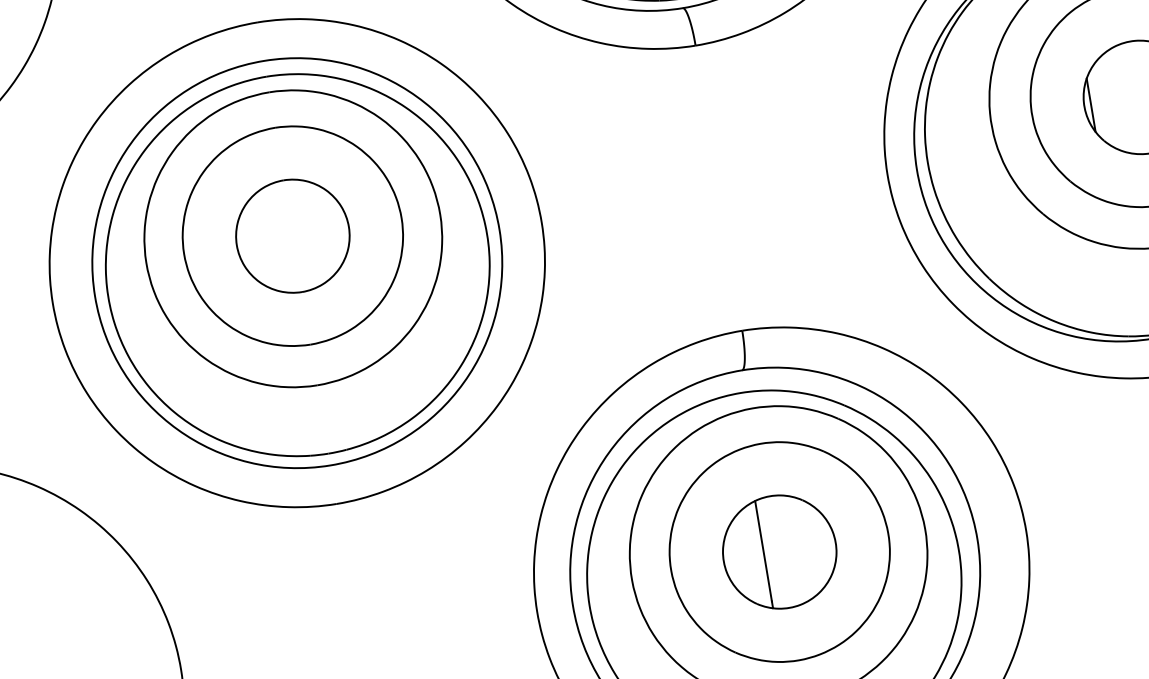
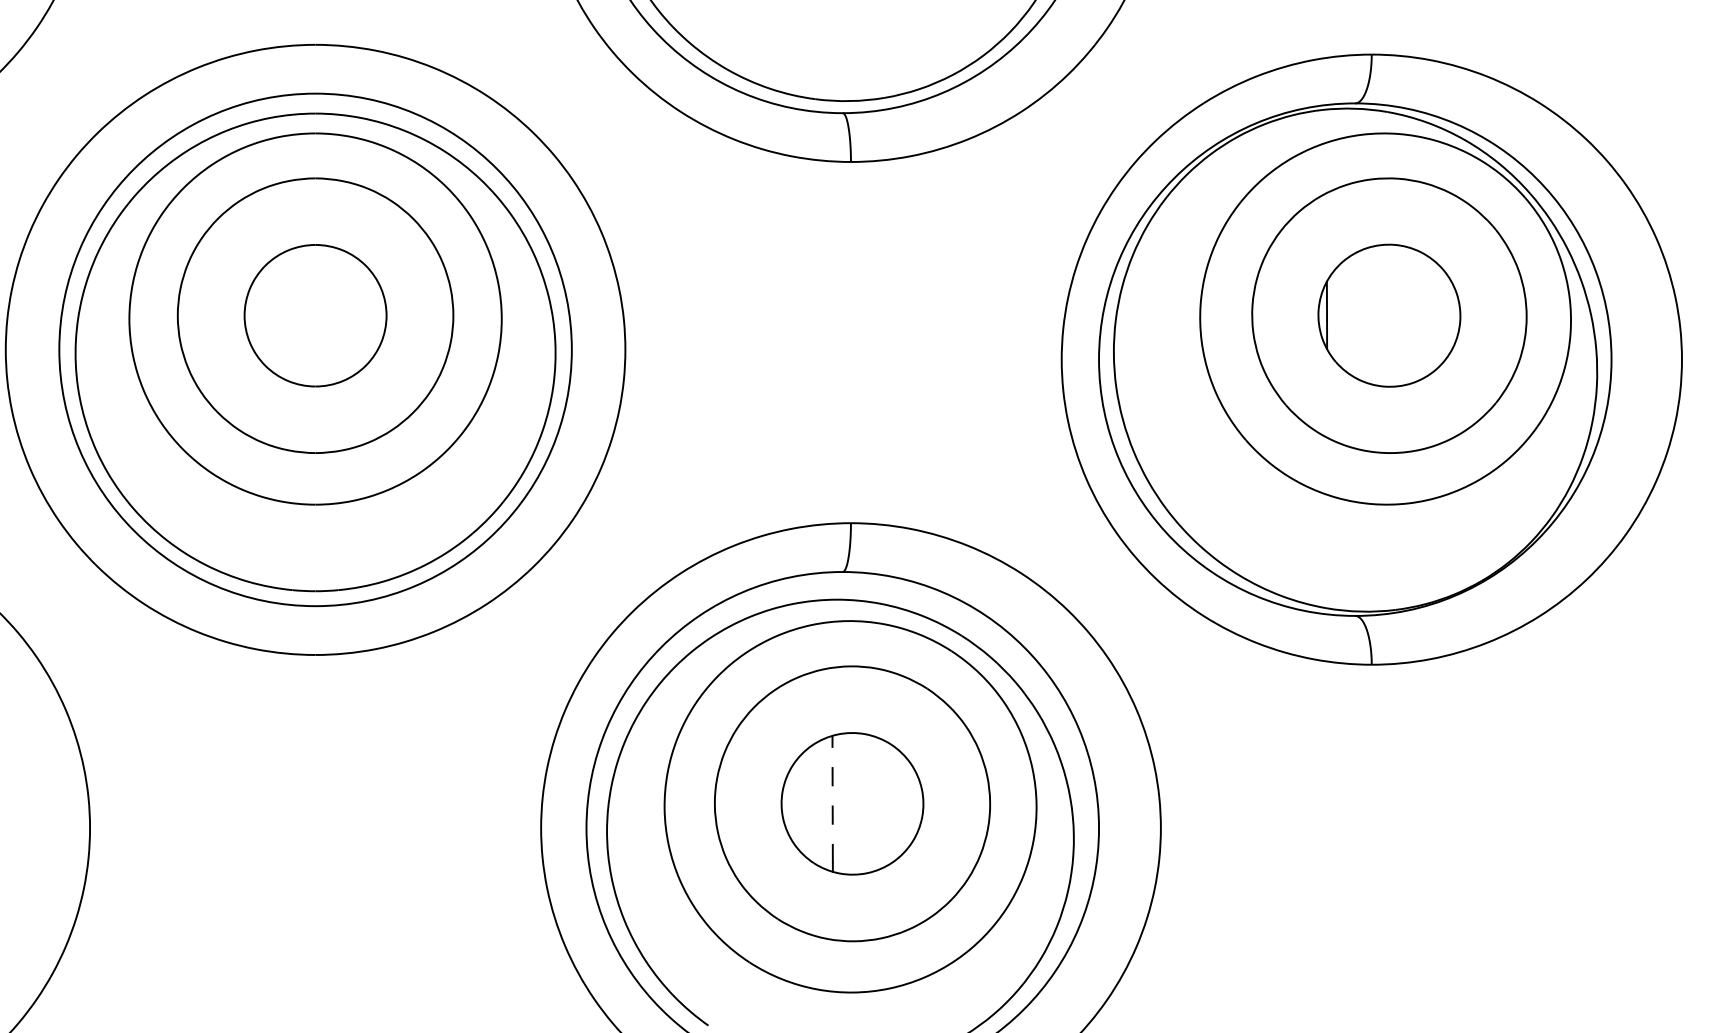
line: (763, 551) -> (832, 799), solid -> dashed

